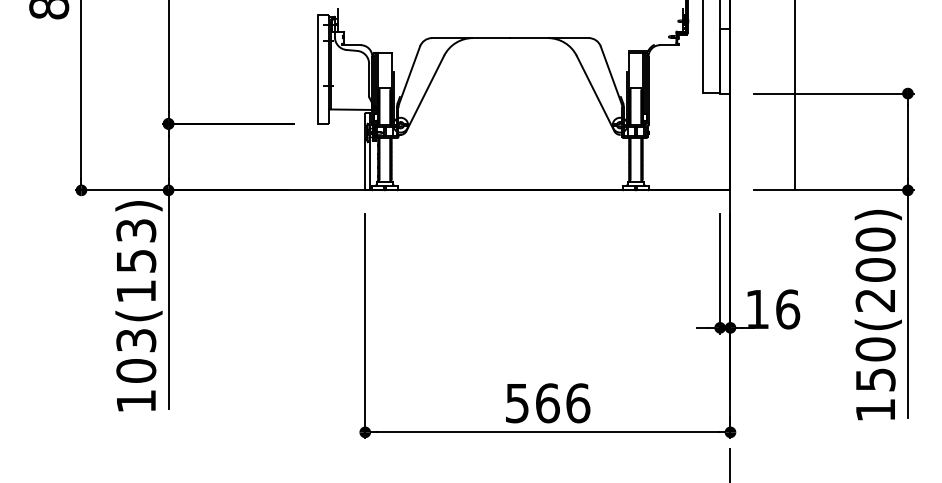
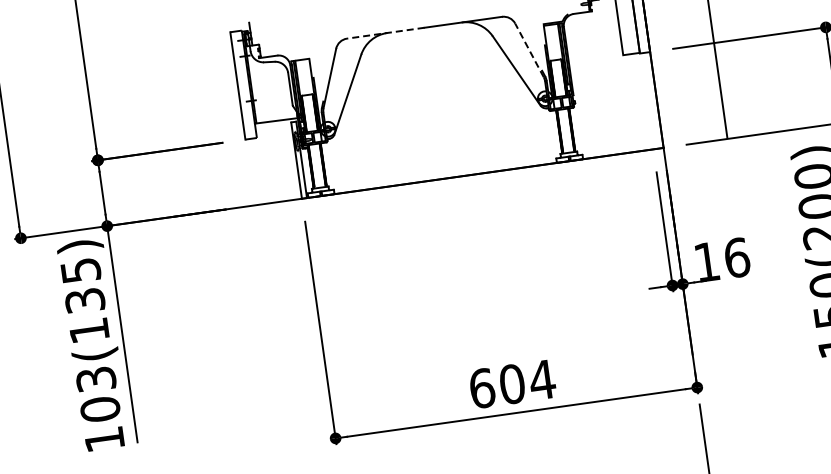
line: (470, 38) -> (385, 33), solid -> dashed
line: (611, 74) -> (529, 49), solid -> dashed
text: (135, 245) -> (82, 285), 103(153) -> 103(135)
text: (547, 403) -> (512, 384), 566 -> 604

